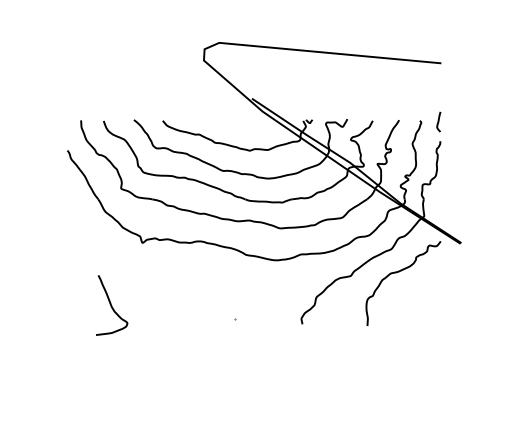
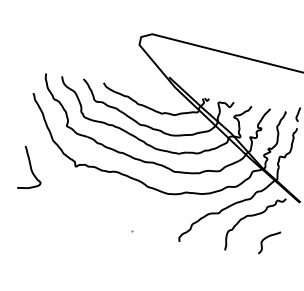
curve: (422, 300) -> (266, 238), added
curve: (112, 305) -> (32, 168), moved

